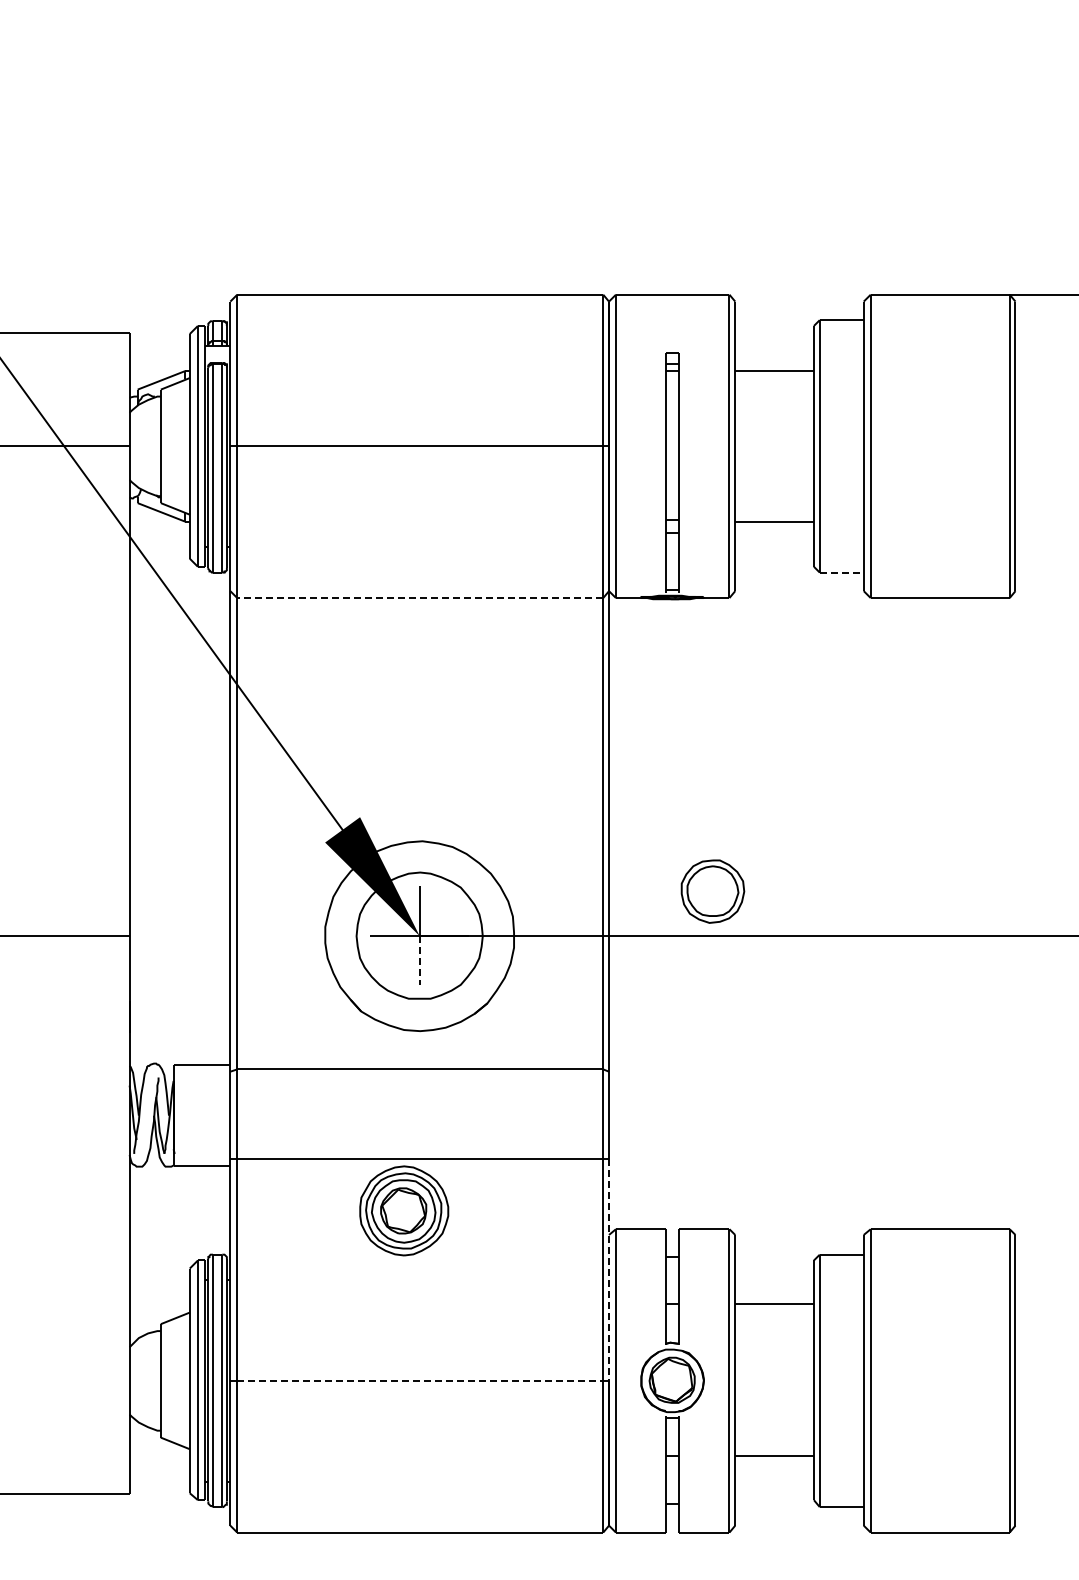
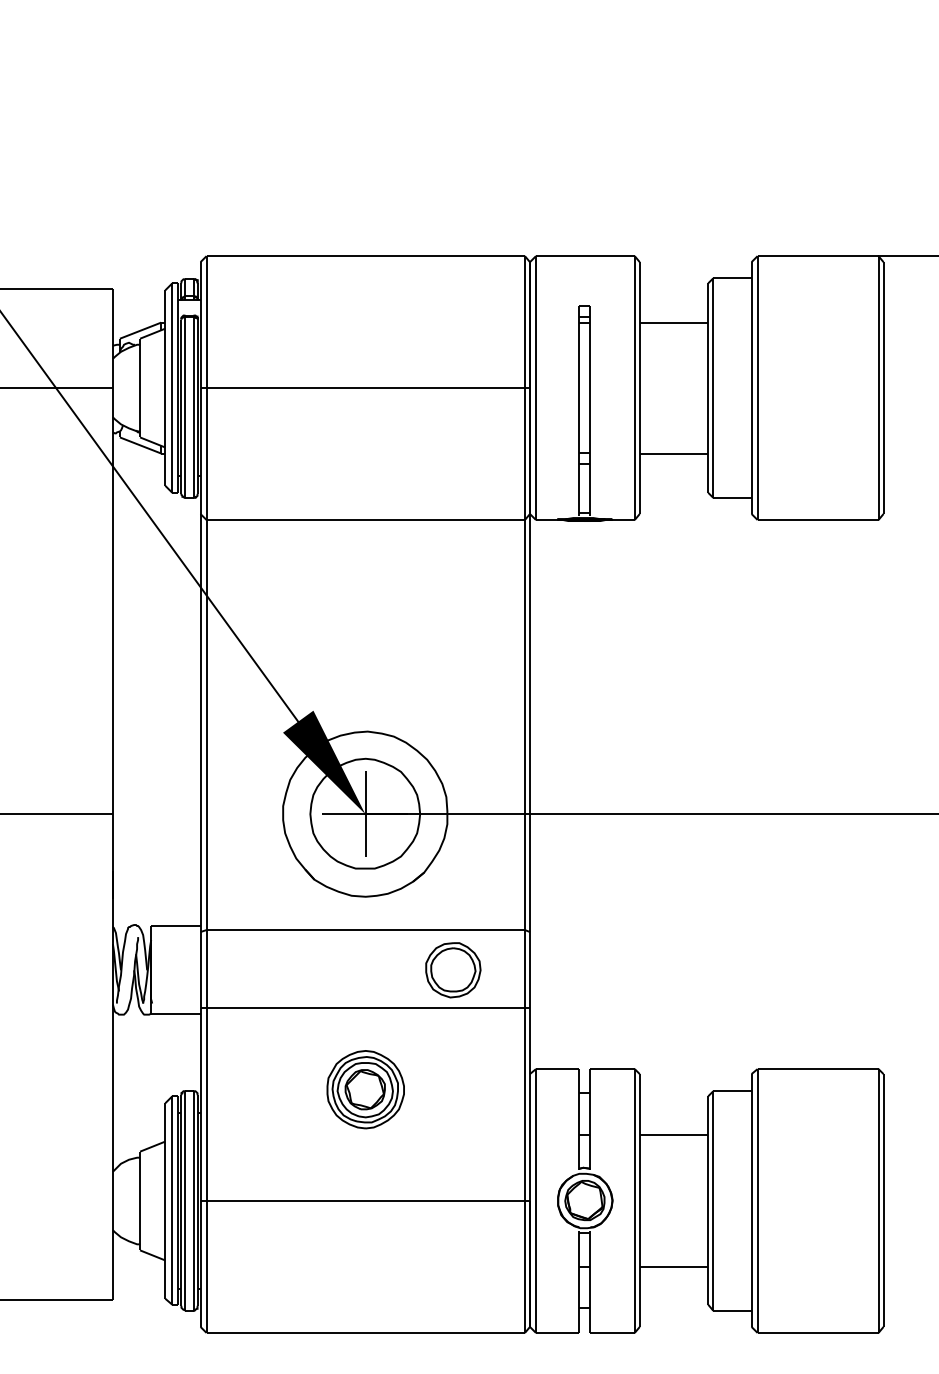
line: (842, 572) -> (733, 497), dashed -> solid
line: (420, 598) -> (365, 520), dashed -> solid
part: (712, 891) -> (452, 970), moved
line: (420, 961) -> (365, 836), dashed -> solid
part: (404, 1210) -> (365, 1089), moved
line: (609, 1270) -> (530, 1104), dashed -> solid
line: (420, 1380) -> (365, 1200), dashed -> solid

